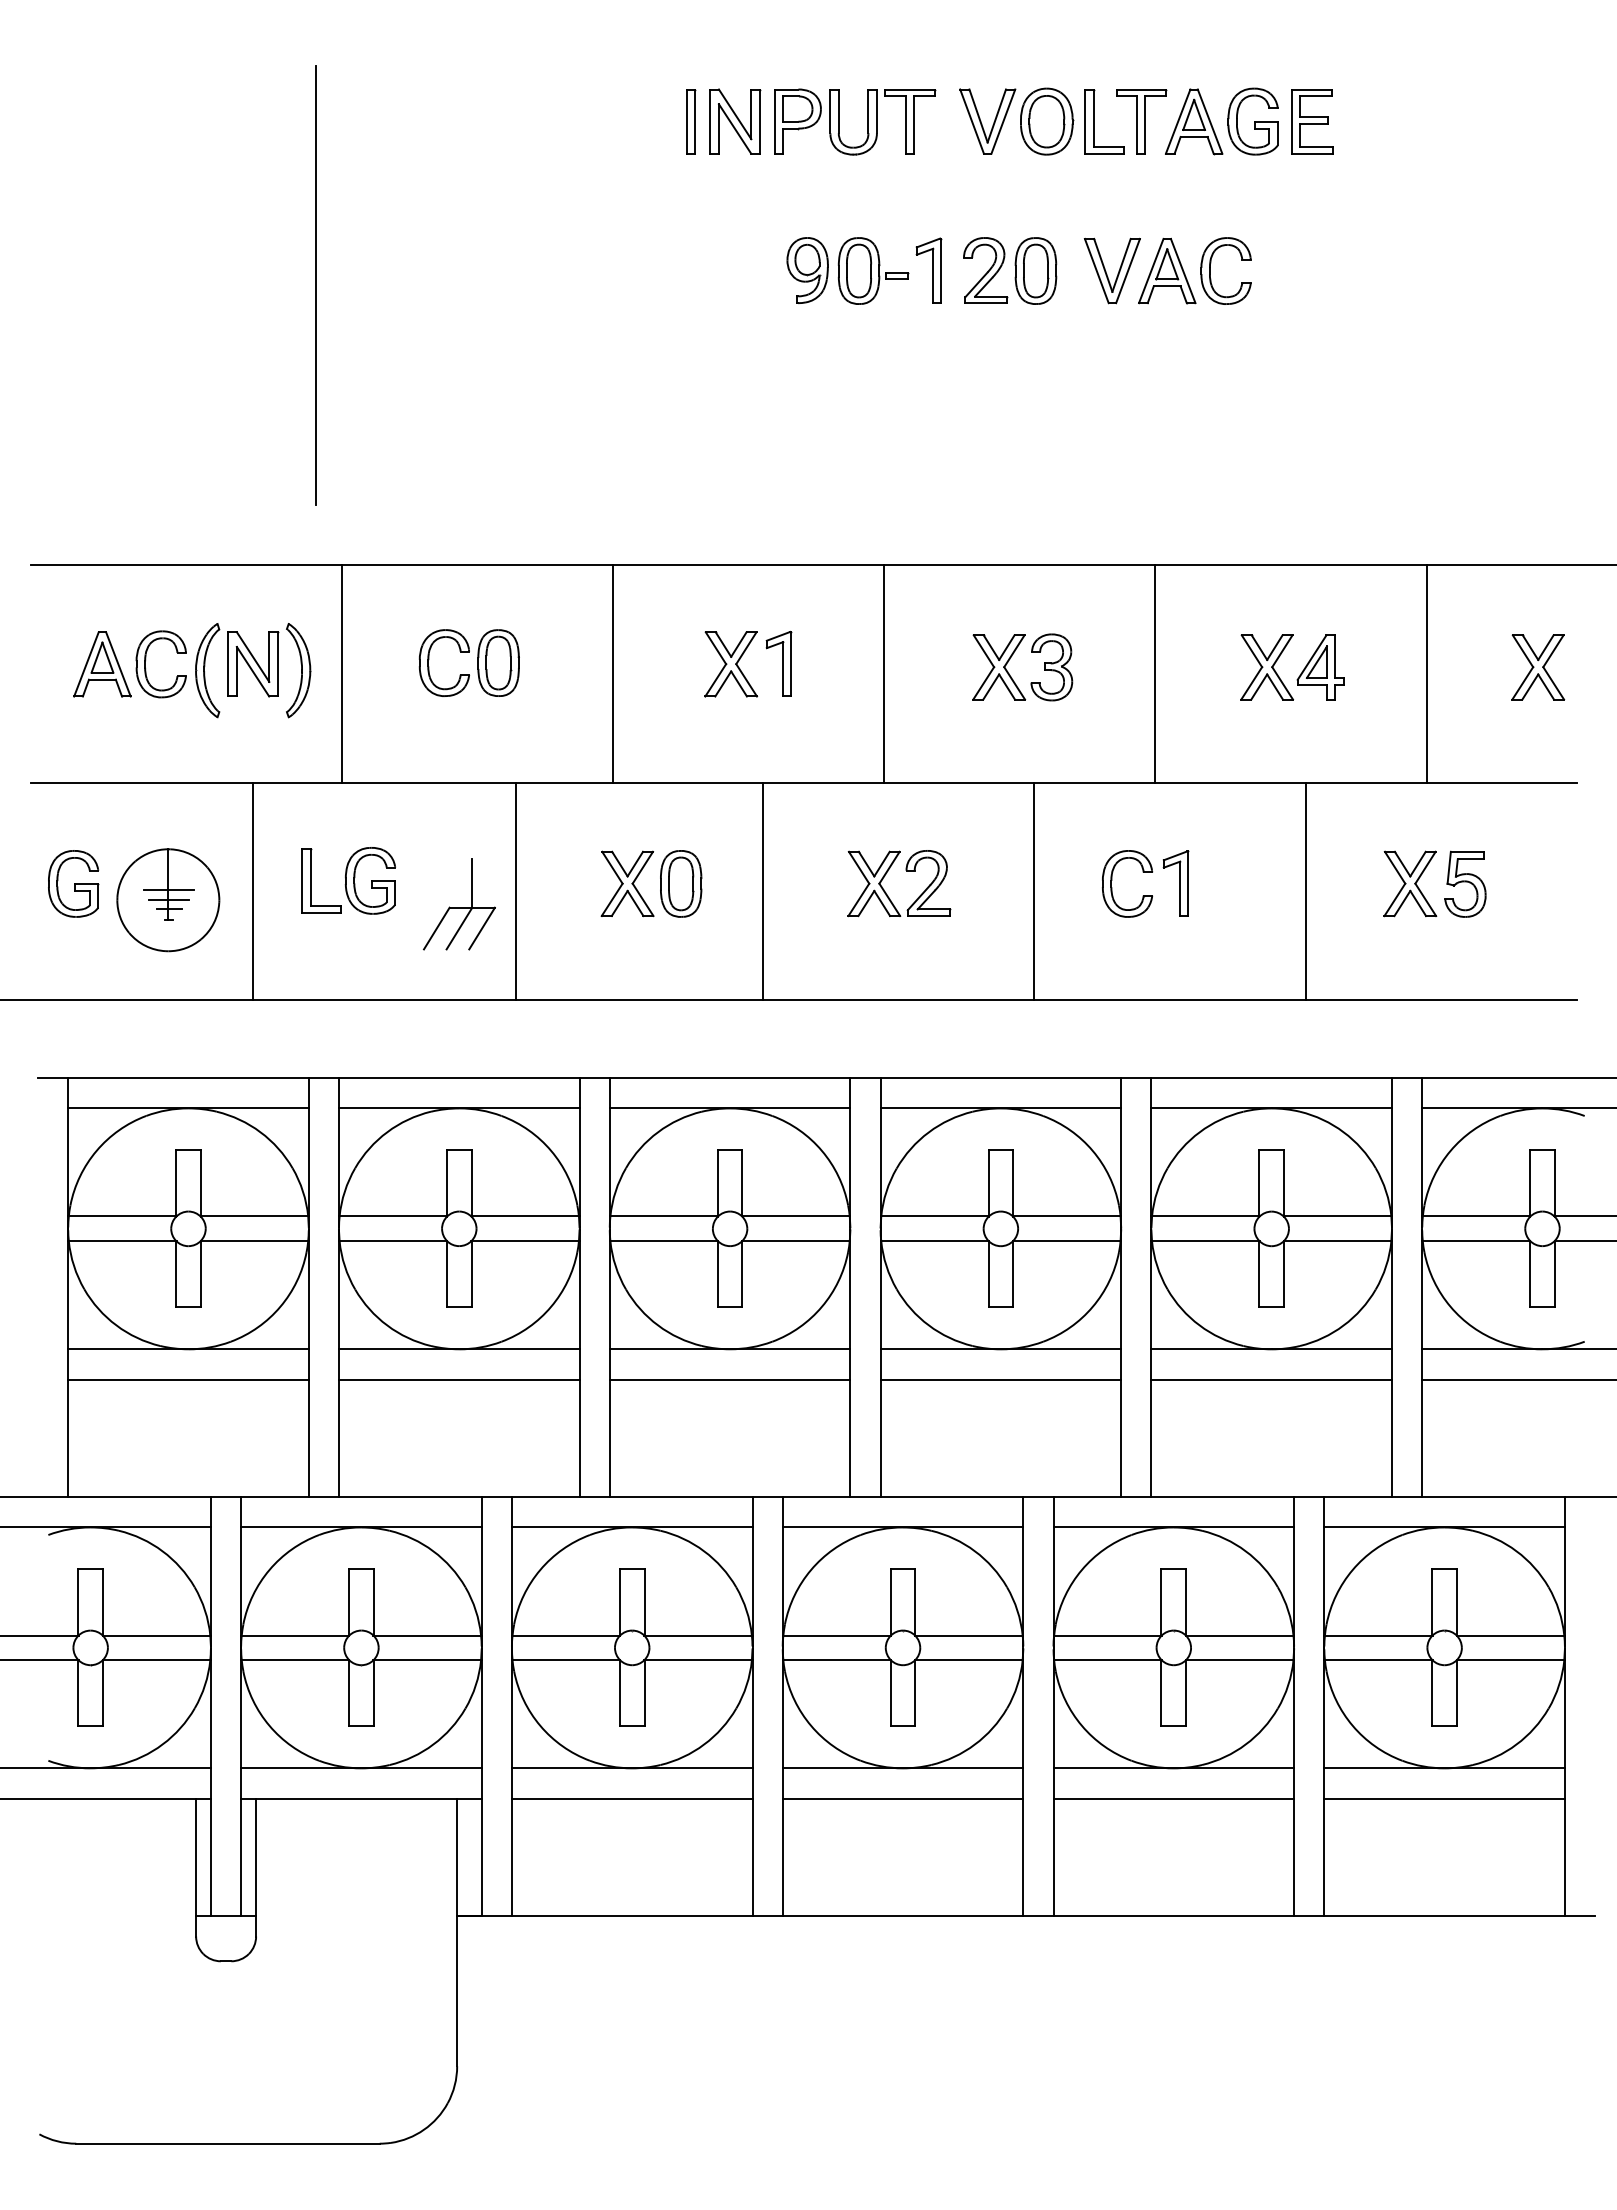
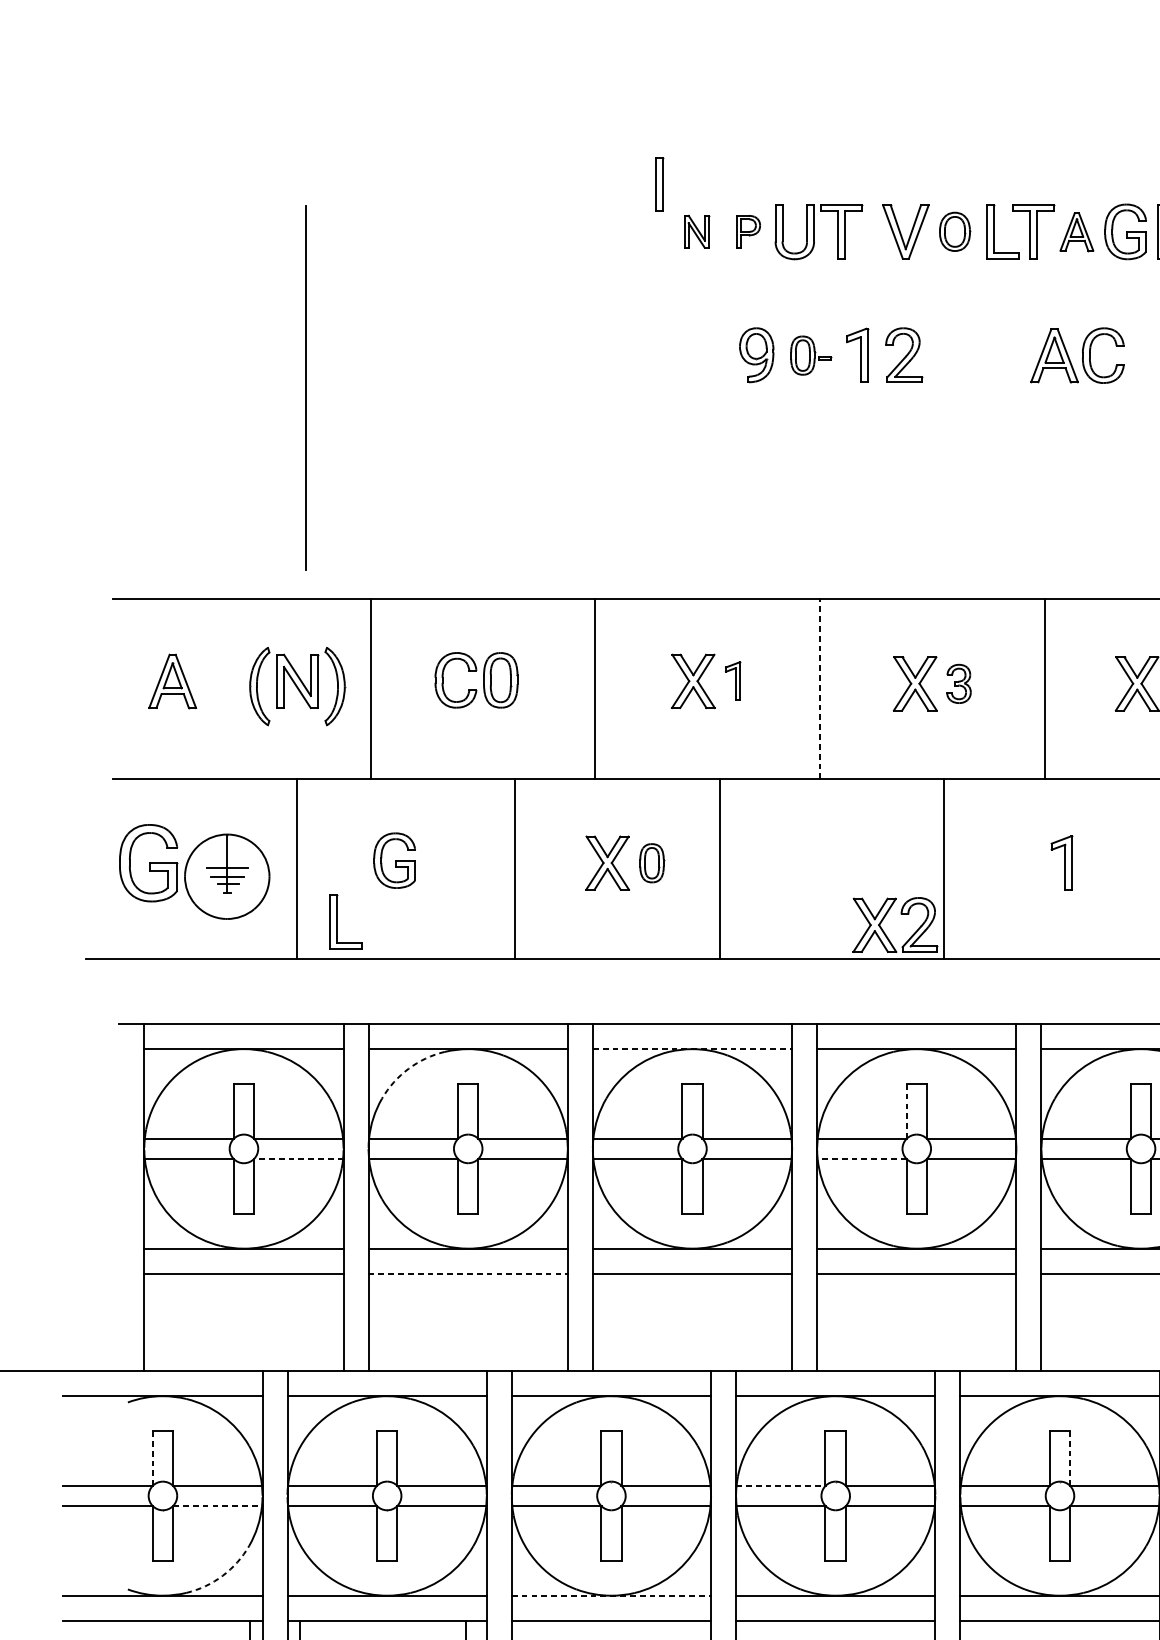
part: (691, 121) -> (660, 184), moved
part: (735, 121) -> (696, 231), size x0.6
part: (797, 121) -> (748, 231), size x0.6
part: (1047, 121) -> (955, 231), size x0.7
part: (1194, 121) -> (1077, 231), size x0.7
part: (873, 270) -> (811, 355), size x0.7
part: (1035, 270) -> (945, 355), removed
part: (1111, 270) -> (1008, 355), removed
line: (315, 285) -> (306, 387), moved
part: (146, 660) -> (209, 678), removed
part: (778, 663) -> (732, 680), size x0.7
part: (1051, 667) -> (958, 683), size x0.7
line: (884, 673) -> (820, 688), solid -> dashed
part: (906, 871) -> (901, 915), moved
part: (311, 880) -> (337, 921), moved
part: (1112, 880) -> (1009, 860), removed
part: (73, 883) -> (148, 862), size x1.4
part: (681, 883) -> (652, 862), size x0.7
part: (459, 904) -> (468, 880), removed
line: (730, 1108) -> (692, 1049), solid -> dashed
arc: (387, 1132) -> (408, 1069), solid -> dashed
line: (988, 1184) -> (906, 1112), solid -> dashed
line: (254, 1241) -> (298, 1159), solid -> dashed
line: (934, 1241) -> (861, 1159), solid -> dashed
line: (459, 1379) -> (468, 1273), solid -> dashed
line: (78, 1602) -> (152, 1458), solid -> dashed
line: (1186, 1602) -> (1070, 1458), solid -> dashed
line: (836, 1635) -> (780, 1485), solid -> dashed
line: (157, 1660) -> (218, 1506), solid -> dashed
arc: (162, 1744) -> (222, 1575), solid -> dashed
line: (632, 1768) -> (611, 1595), solid -> dashed

